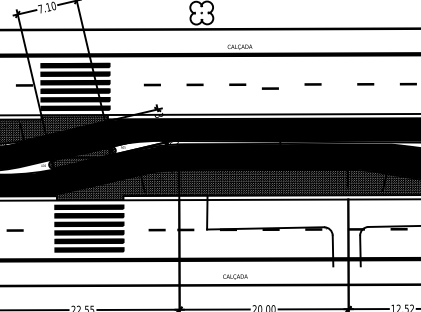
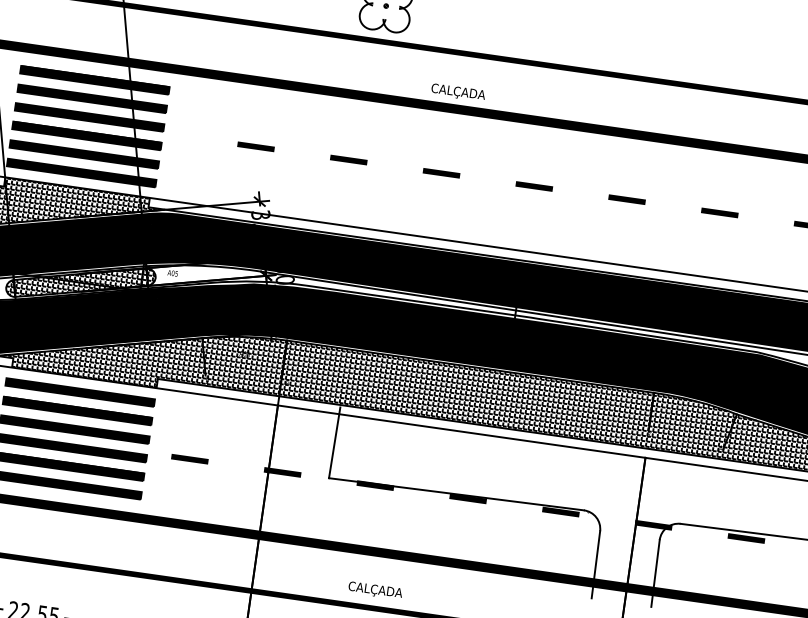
line: (312, 84) -> (625, 199), moved
line: (269, 88) -> (532, 185), moved
line: (156, 229) -> (188, 457), moved

